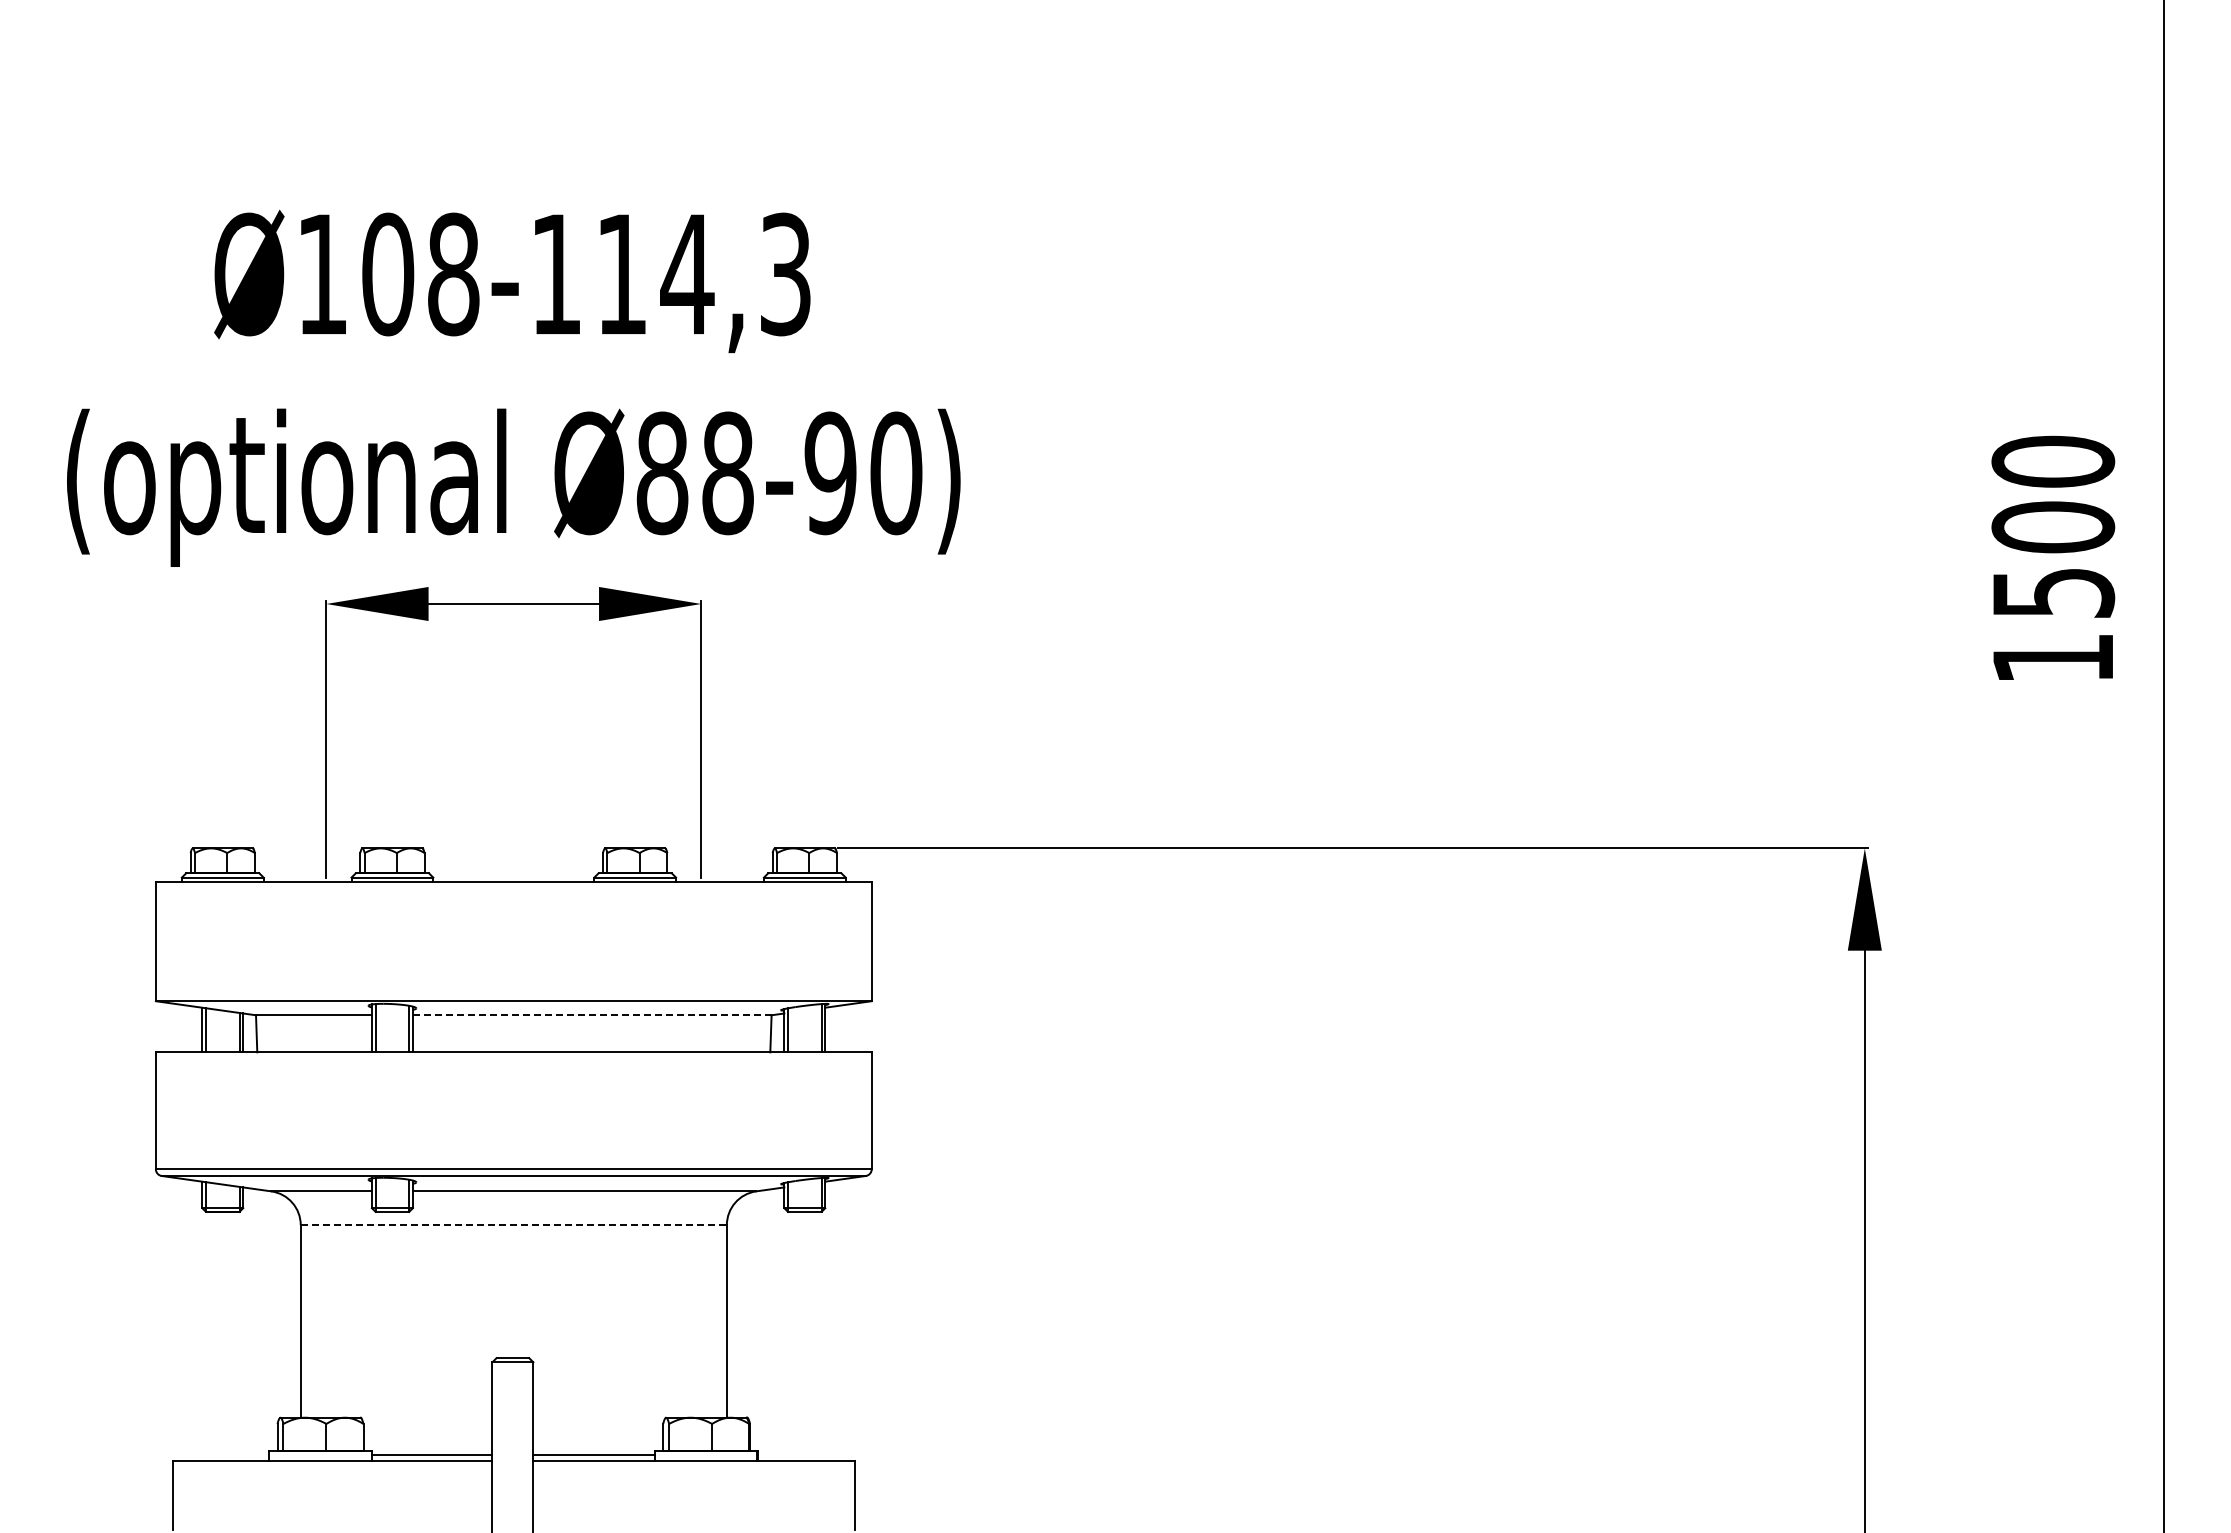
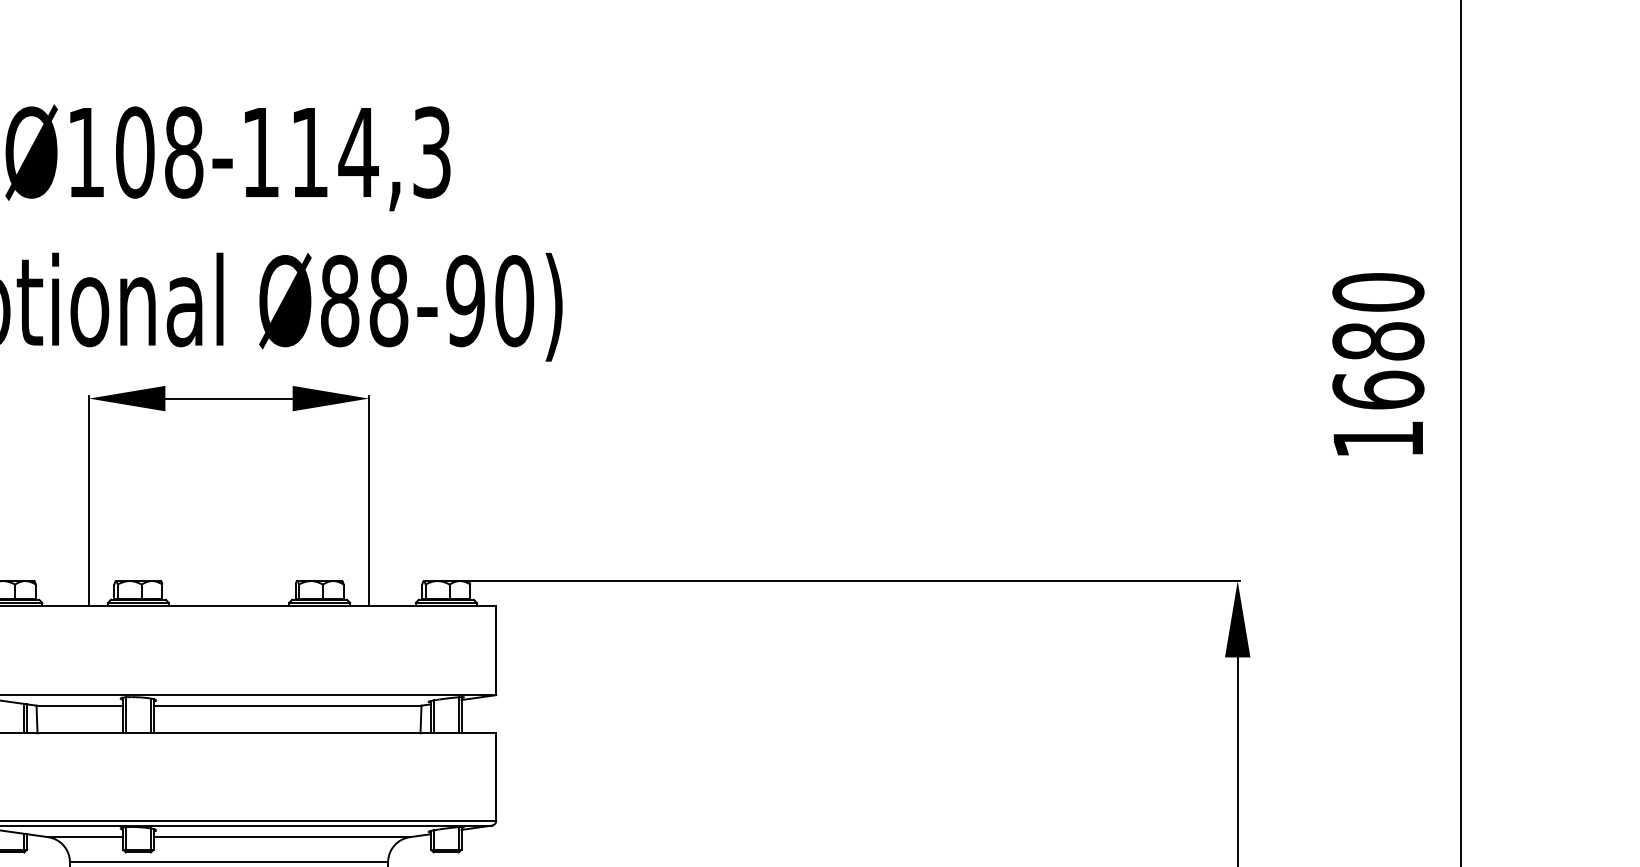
text: (2053, 559) -> (1378, 365), 1500 -> 1680
line: (591, 1015) -> (287, 705), dashed -> solid
line: (514, 1225) -> (229, 862), dashed -> solid

